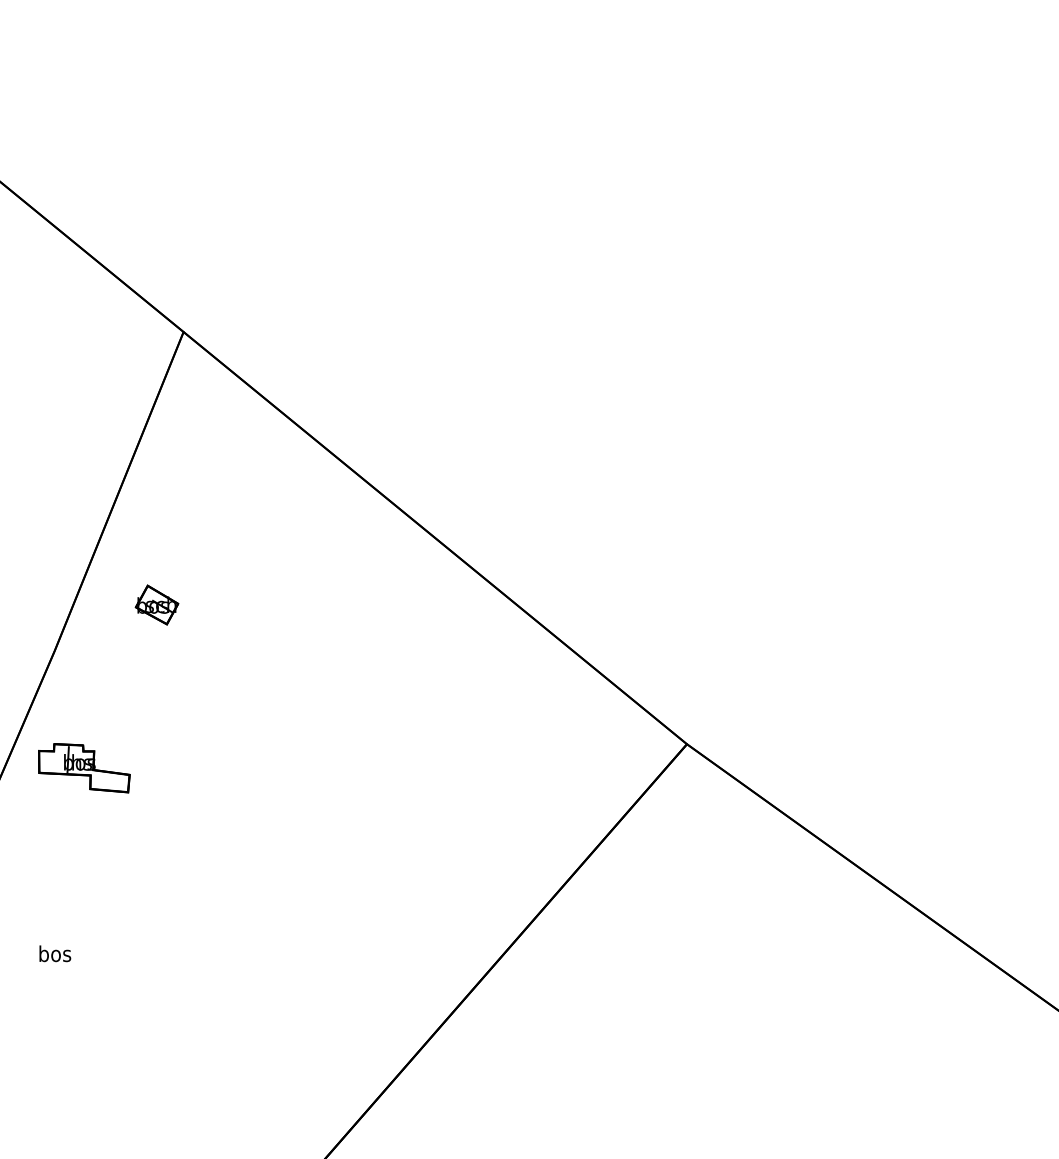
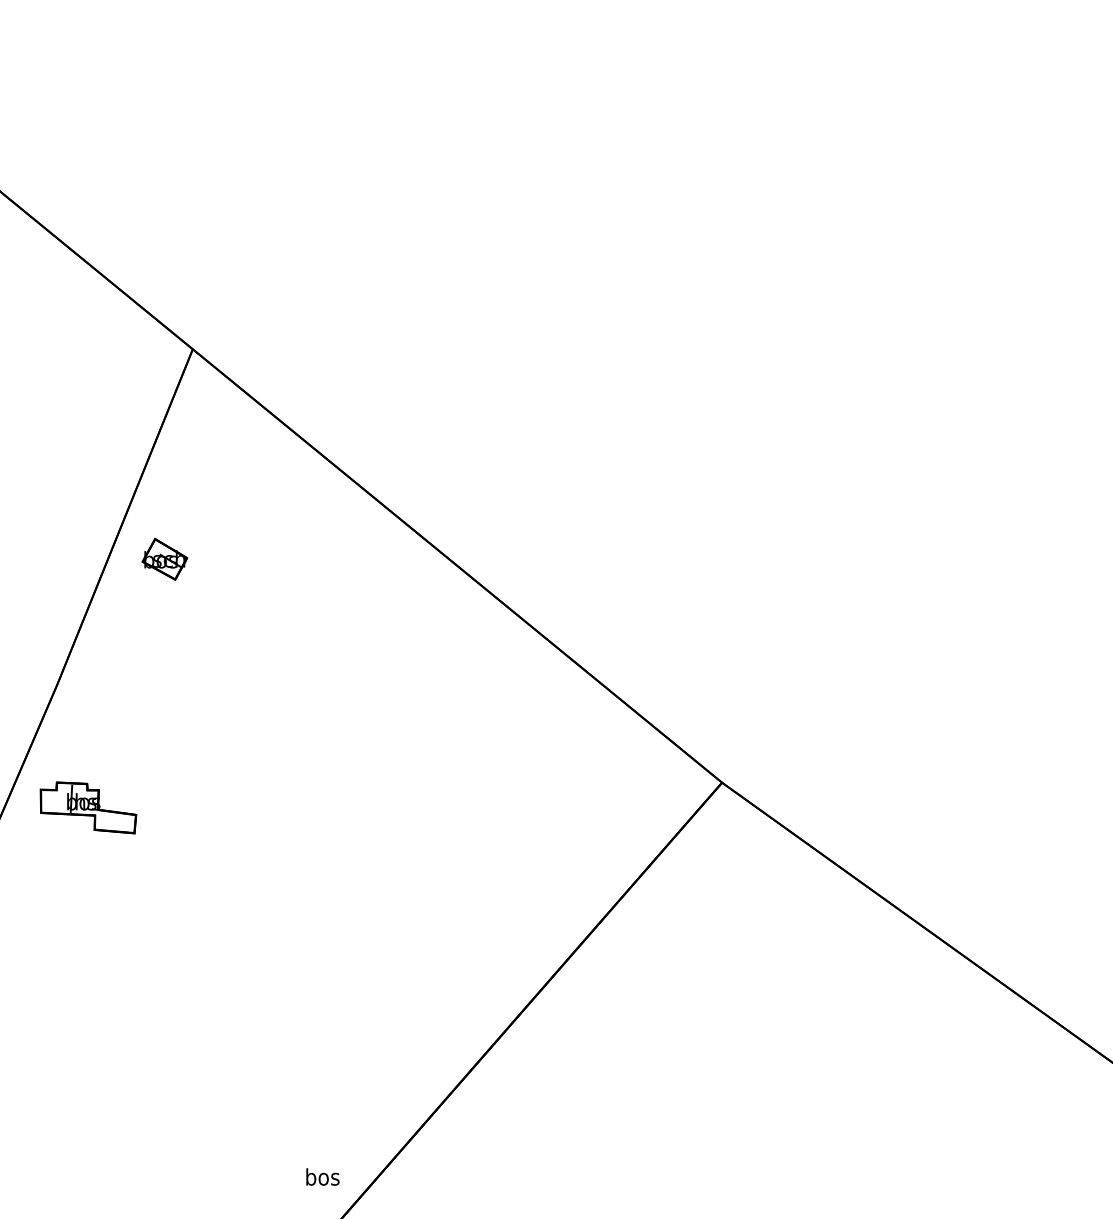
part: (156, 604) -> (164, 558), moved
text: (54, 953) -> (322, 1176), moved

